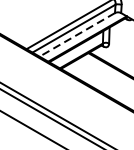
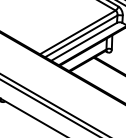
line: (77, 34) -> (84, 41), dashed -> solid

